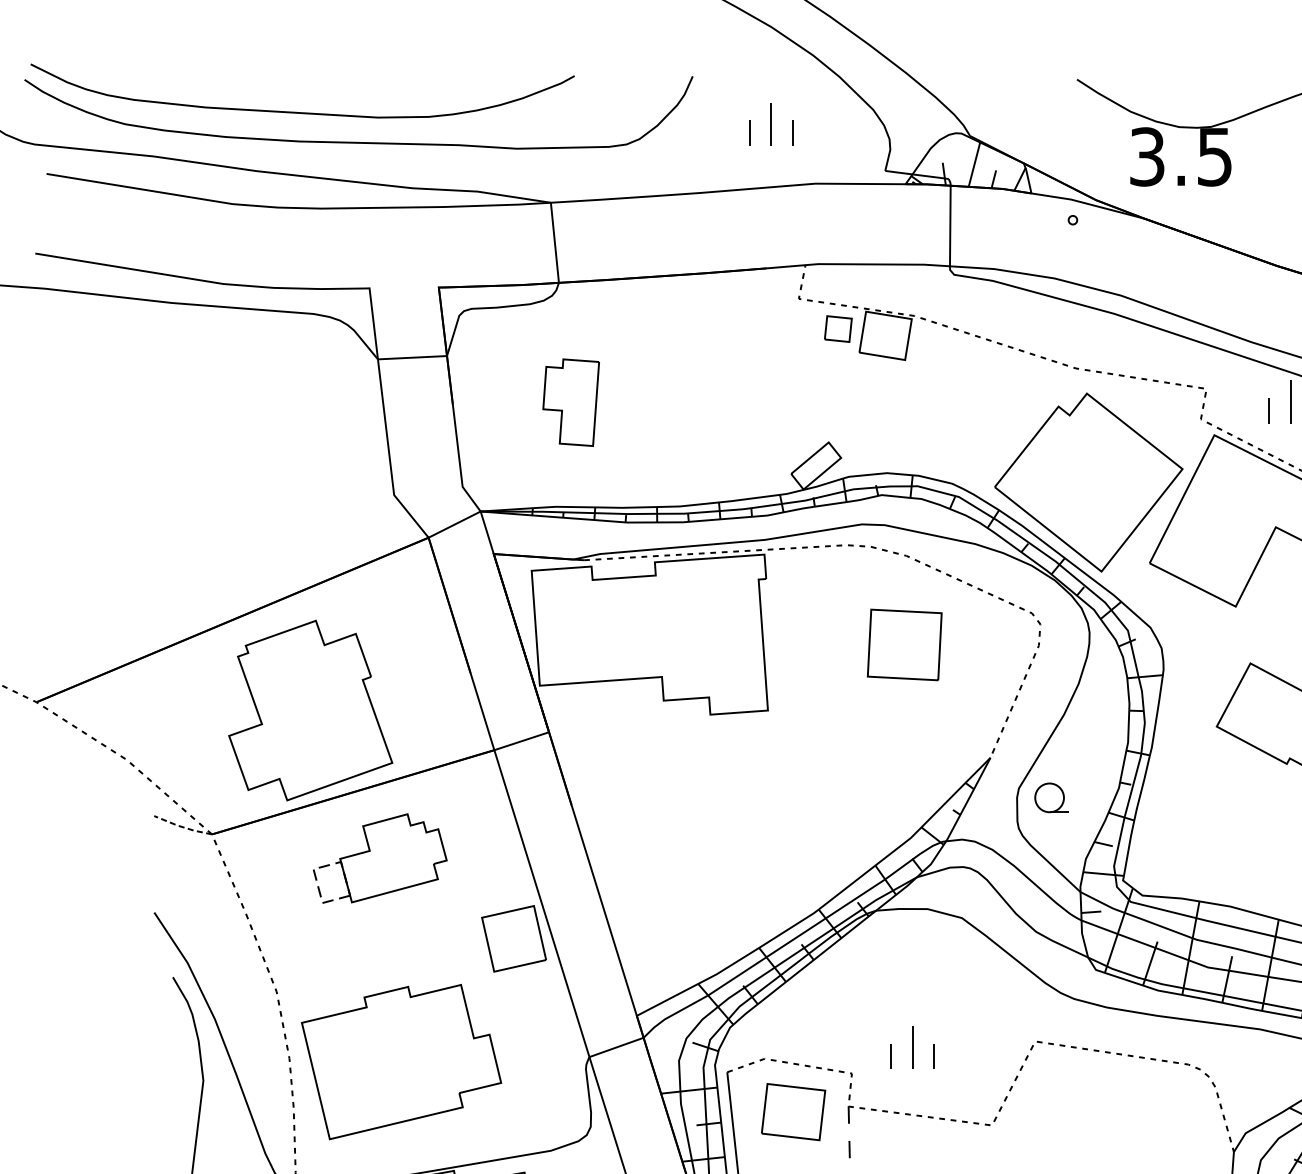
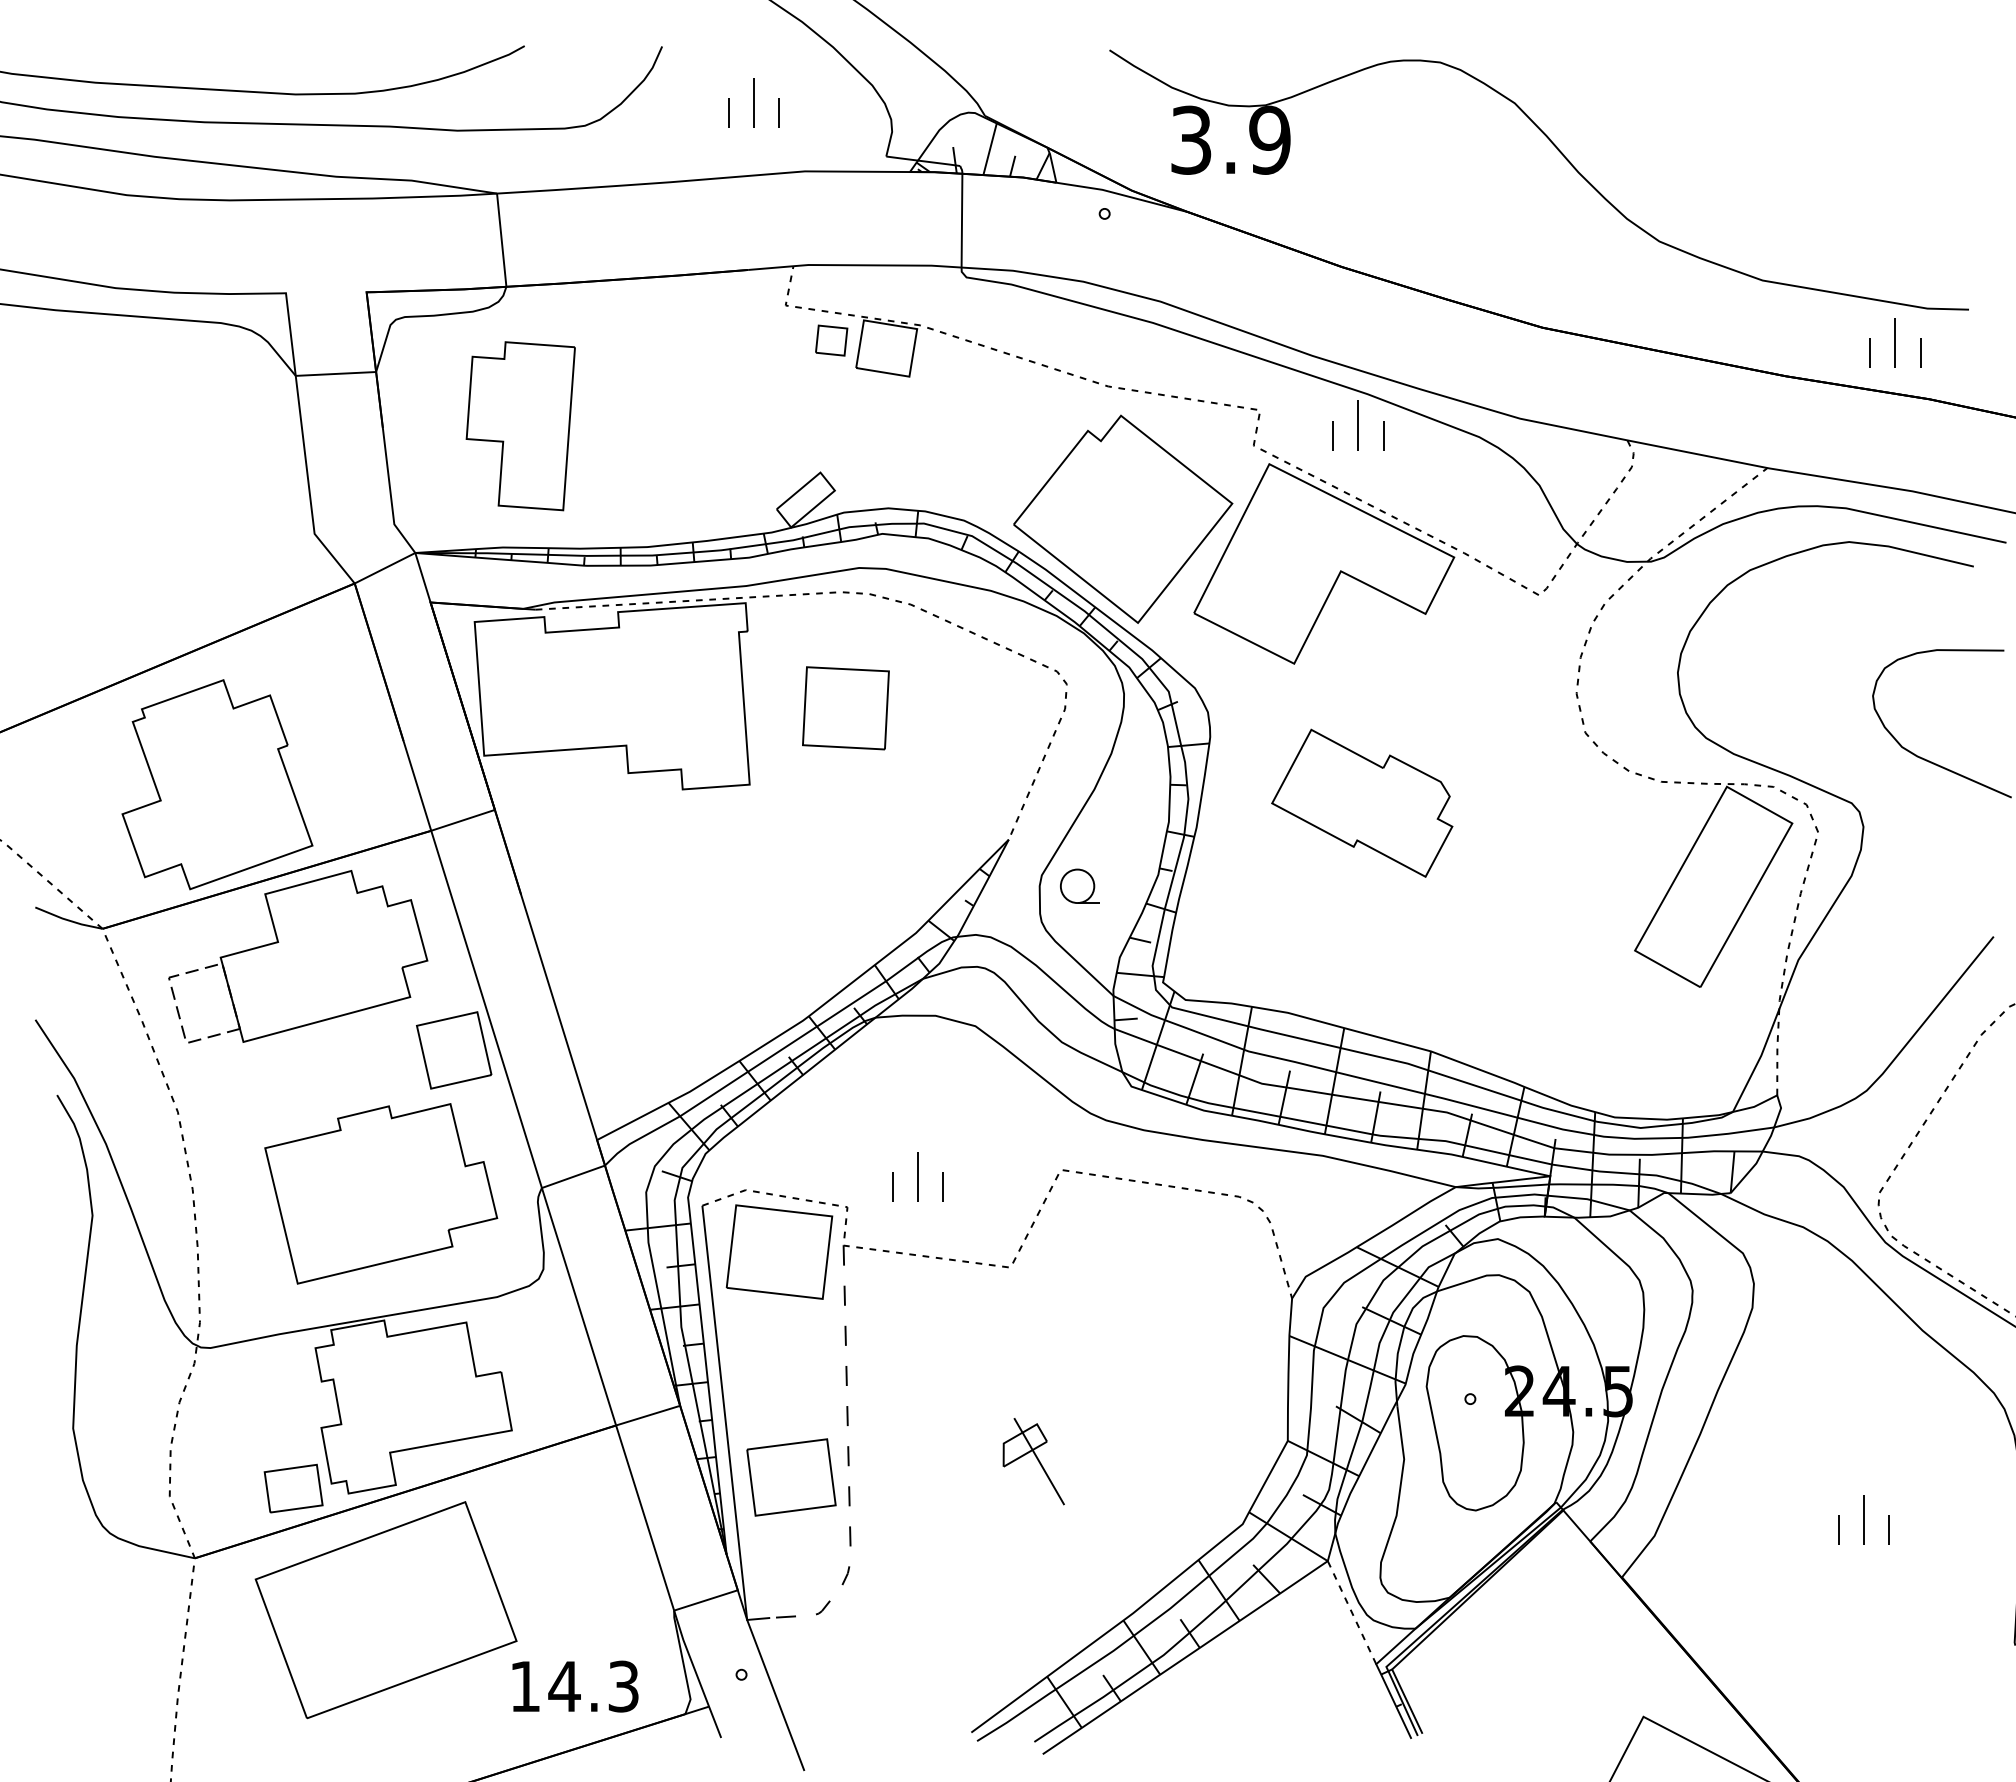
text: (1214, 156) -> (1269, 139), 3.5 -> 3.9
part: (571, 402) -> (520, 426), size x1.67
part: (904, 645) -> (845, 708), moved
line: (181, 827) -> (67, 920), dashed -> solid
part: (380, 858) -> (298, 956), size x1.67
part: (401, 1061) -> (381, 1193), moved
part: (793, 1111) -> (779, 1251), size x1.43

